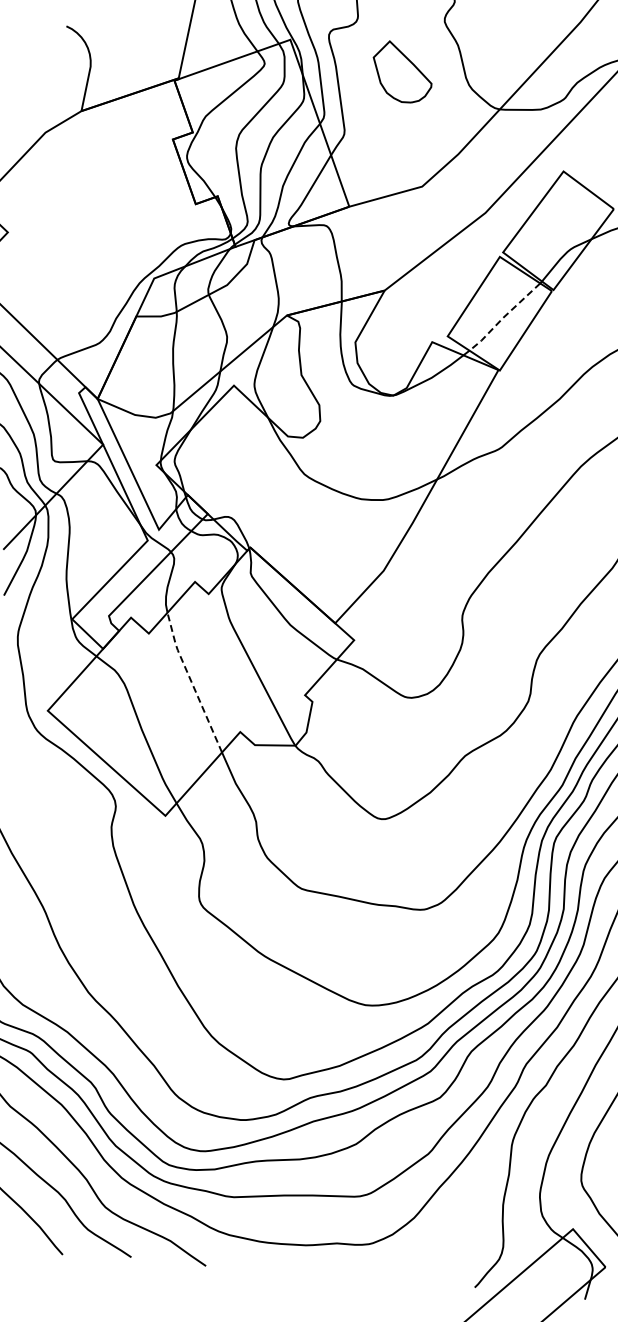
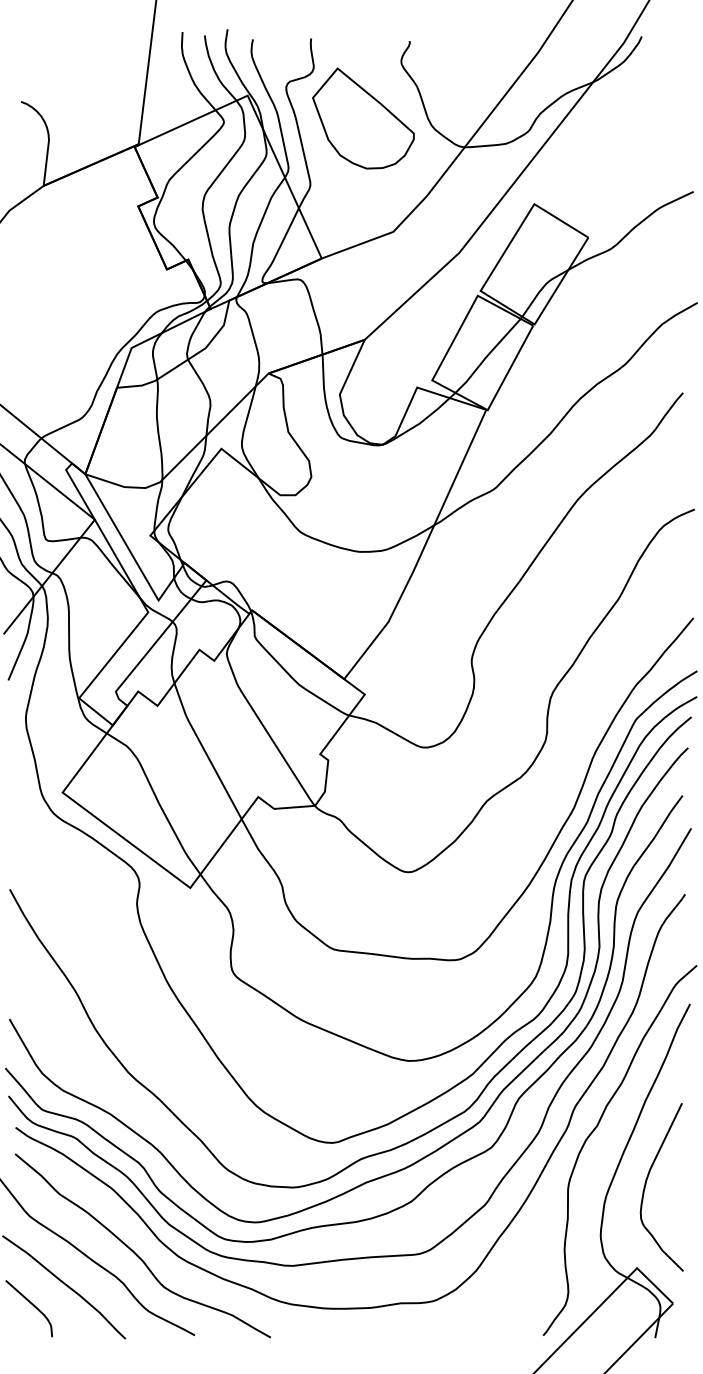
part: (402, 72) -> (363, 118), size x1.67
line: (503, 317) -> (486, 356), dashed -> solid
line: (191, 681) -> (204, 750), dashed -> solid

